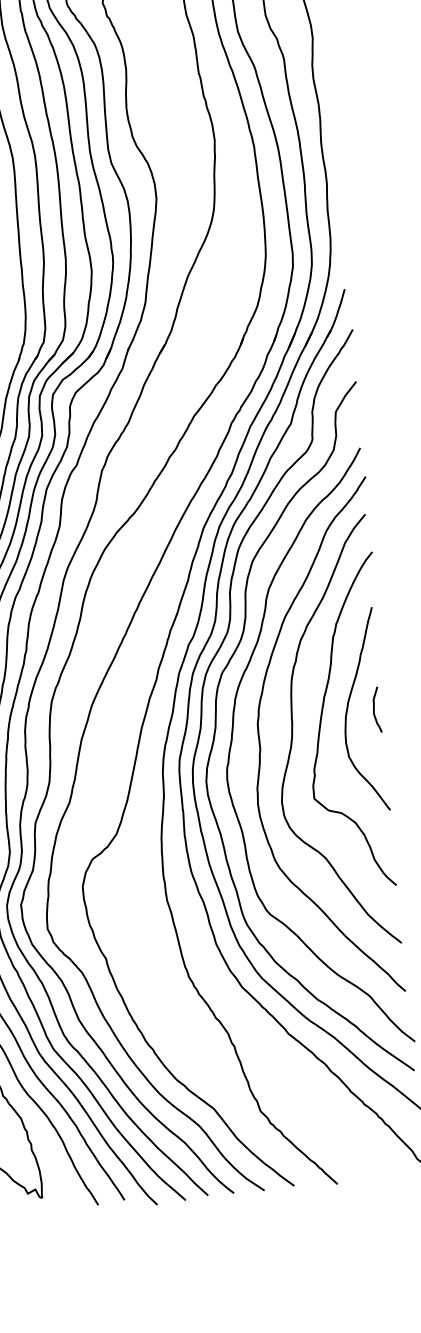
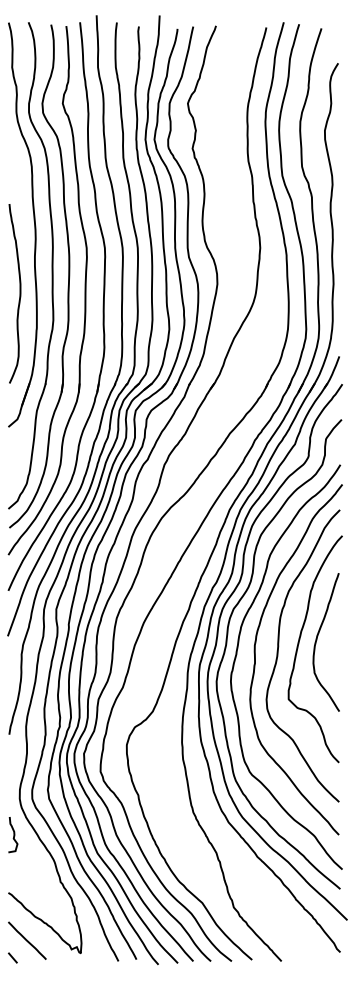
curve: (375, 709) -> (335, 642), removed

